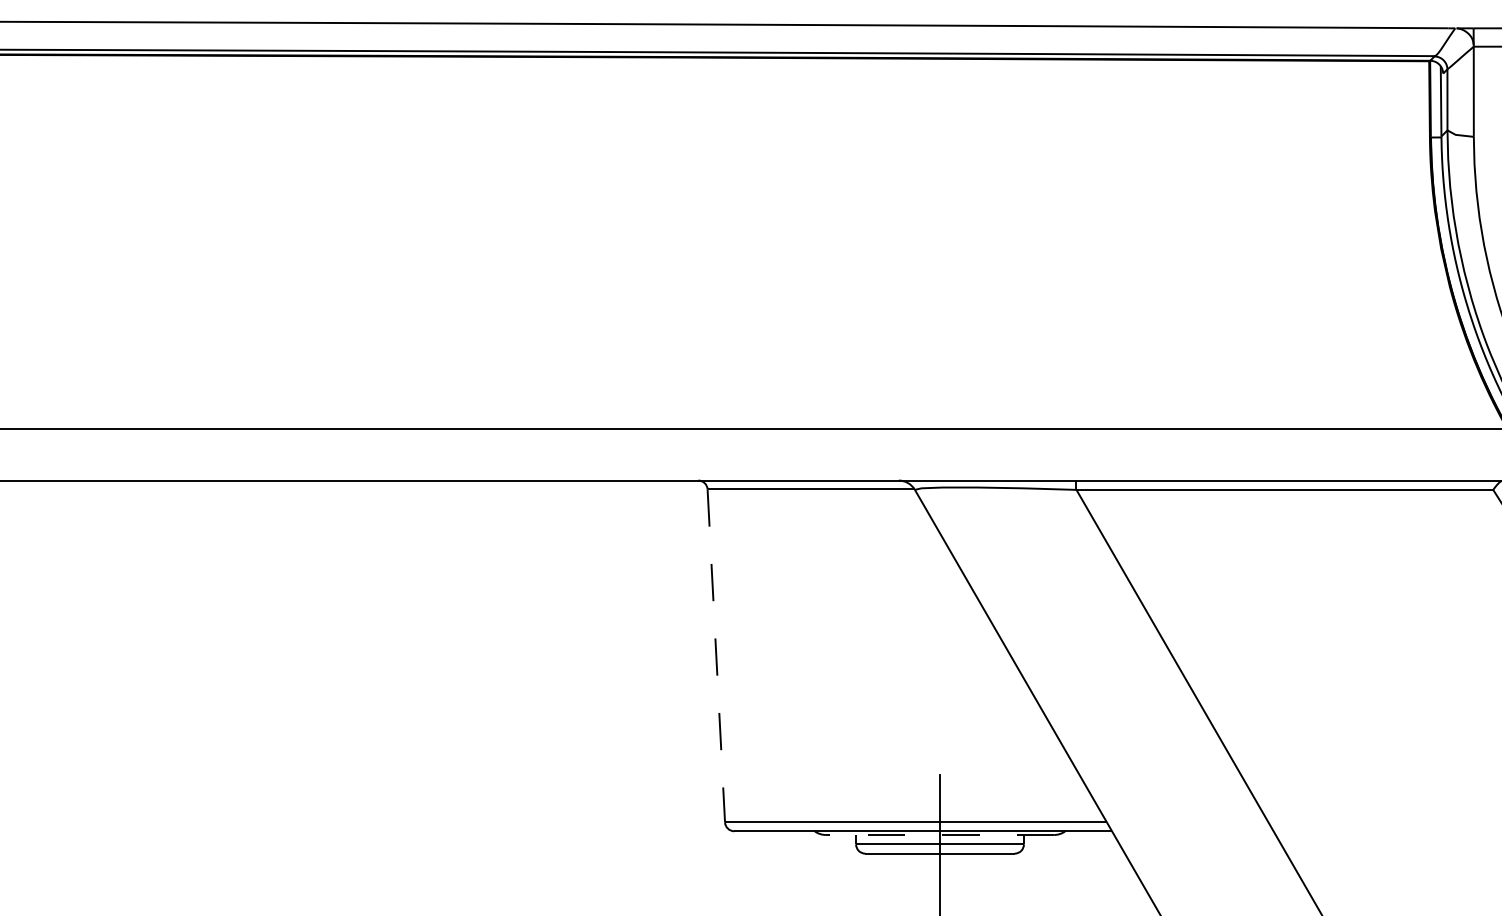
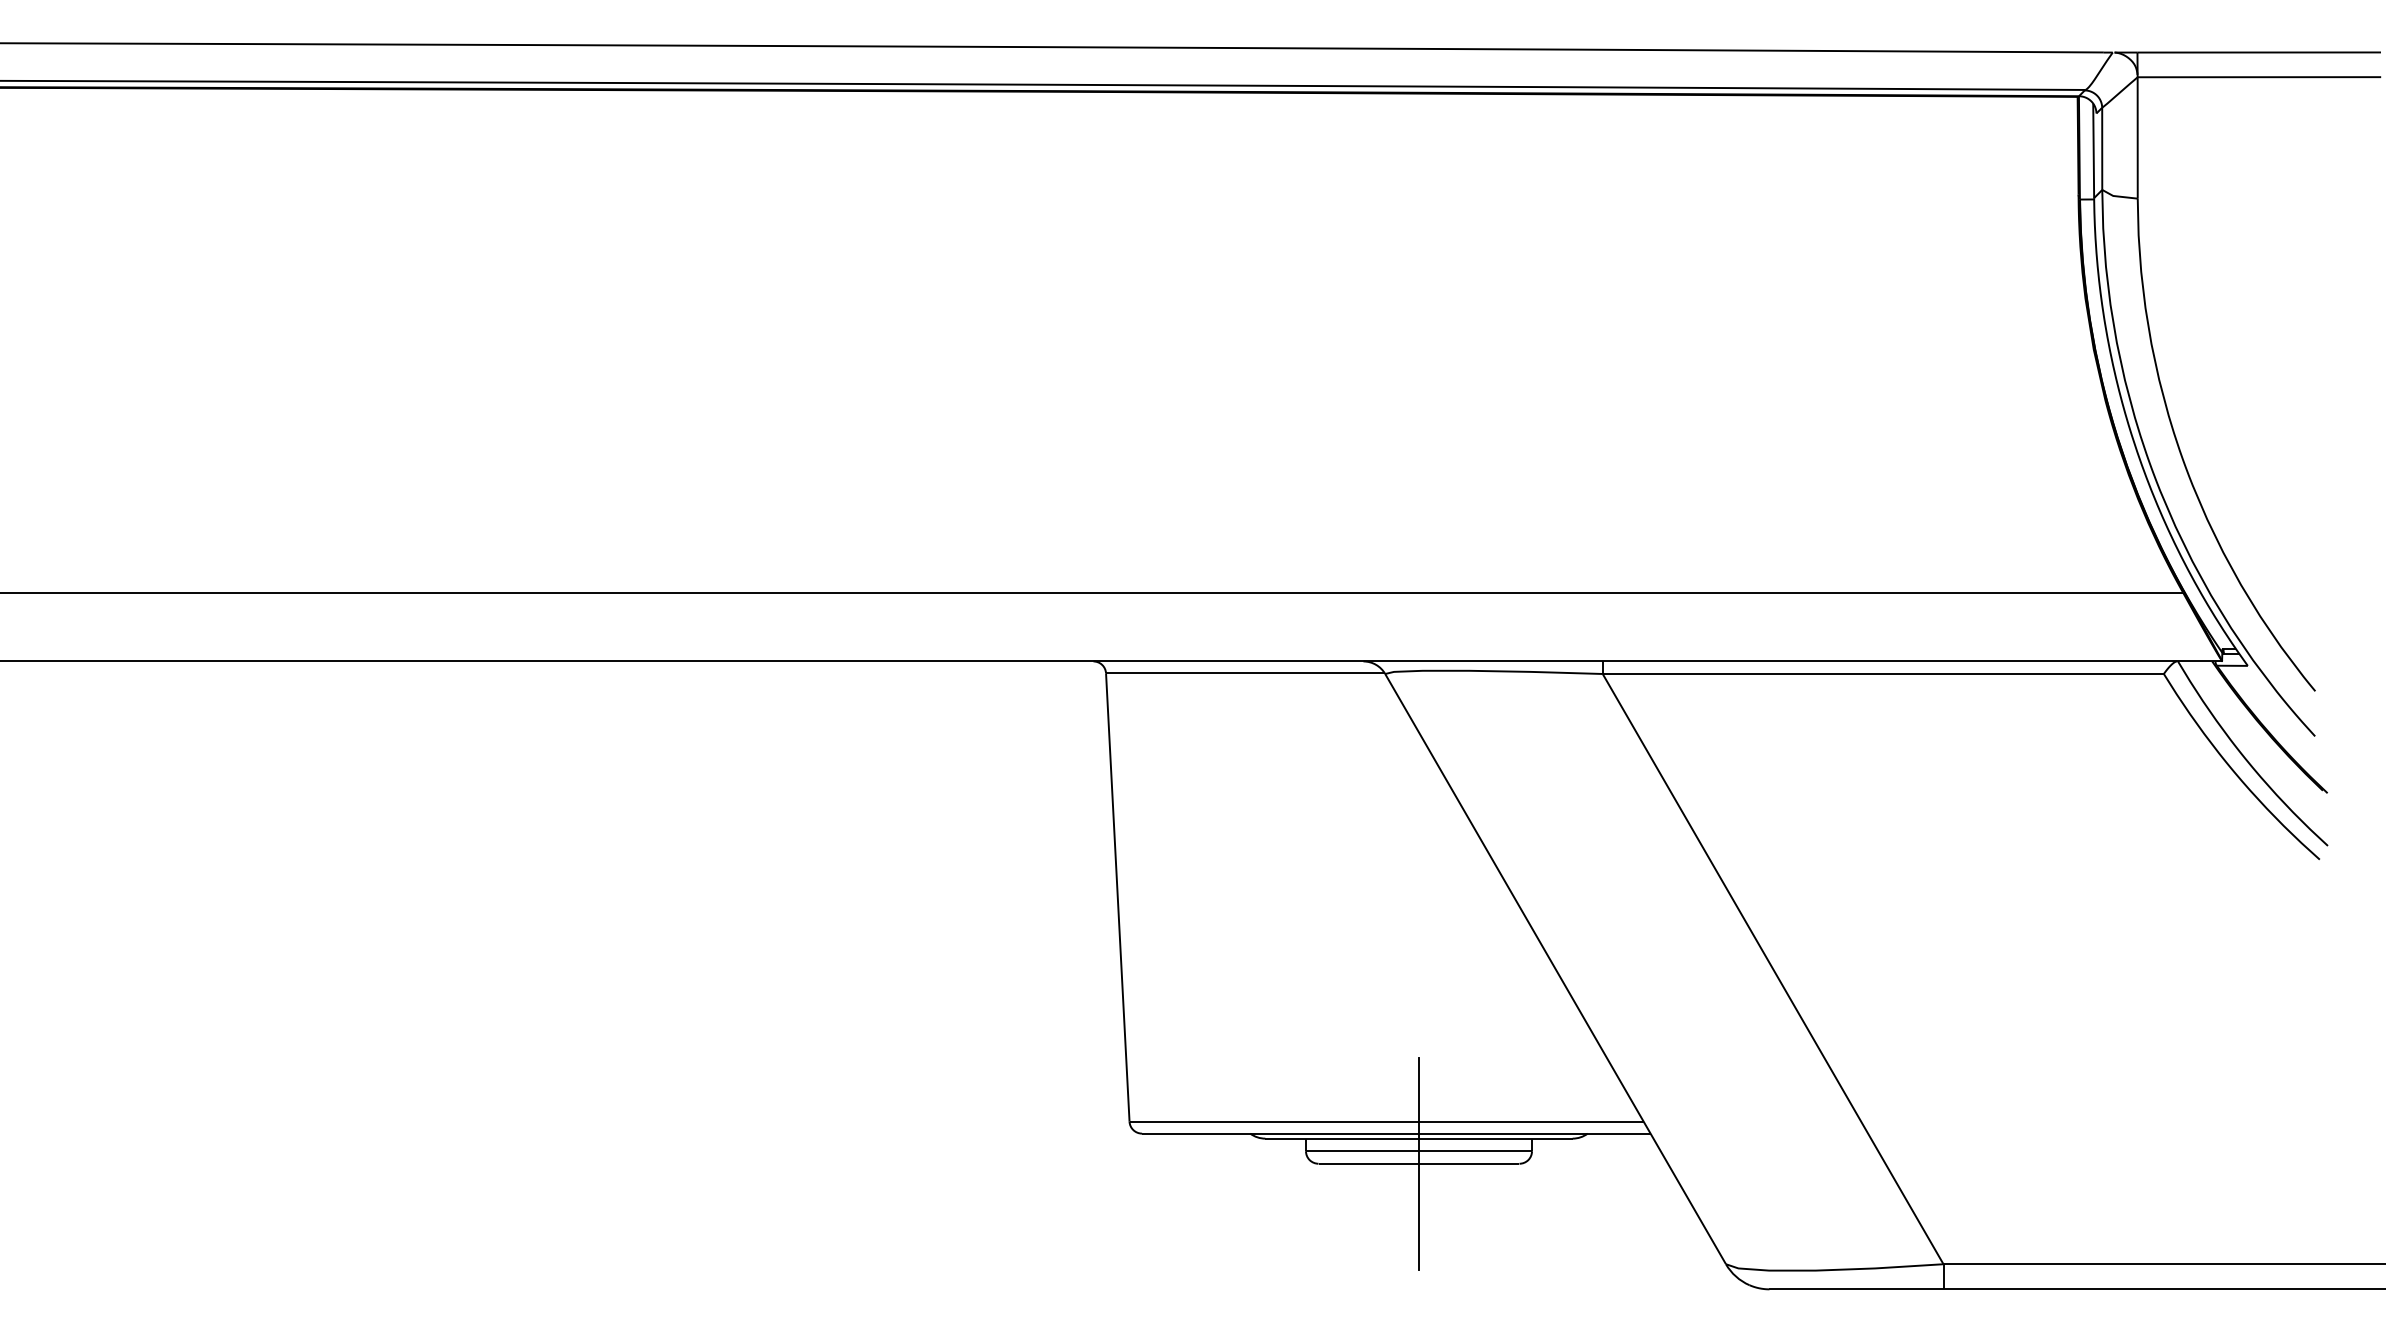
line: (716, 656) -> (1117, 898), dashed -> solid
line: (940, 834) -> (1419, 1138), dashed -> solid

